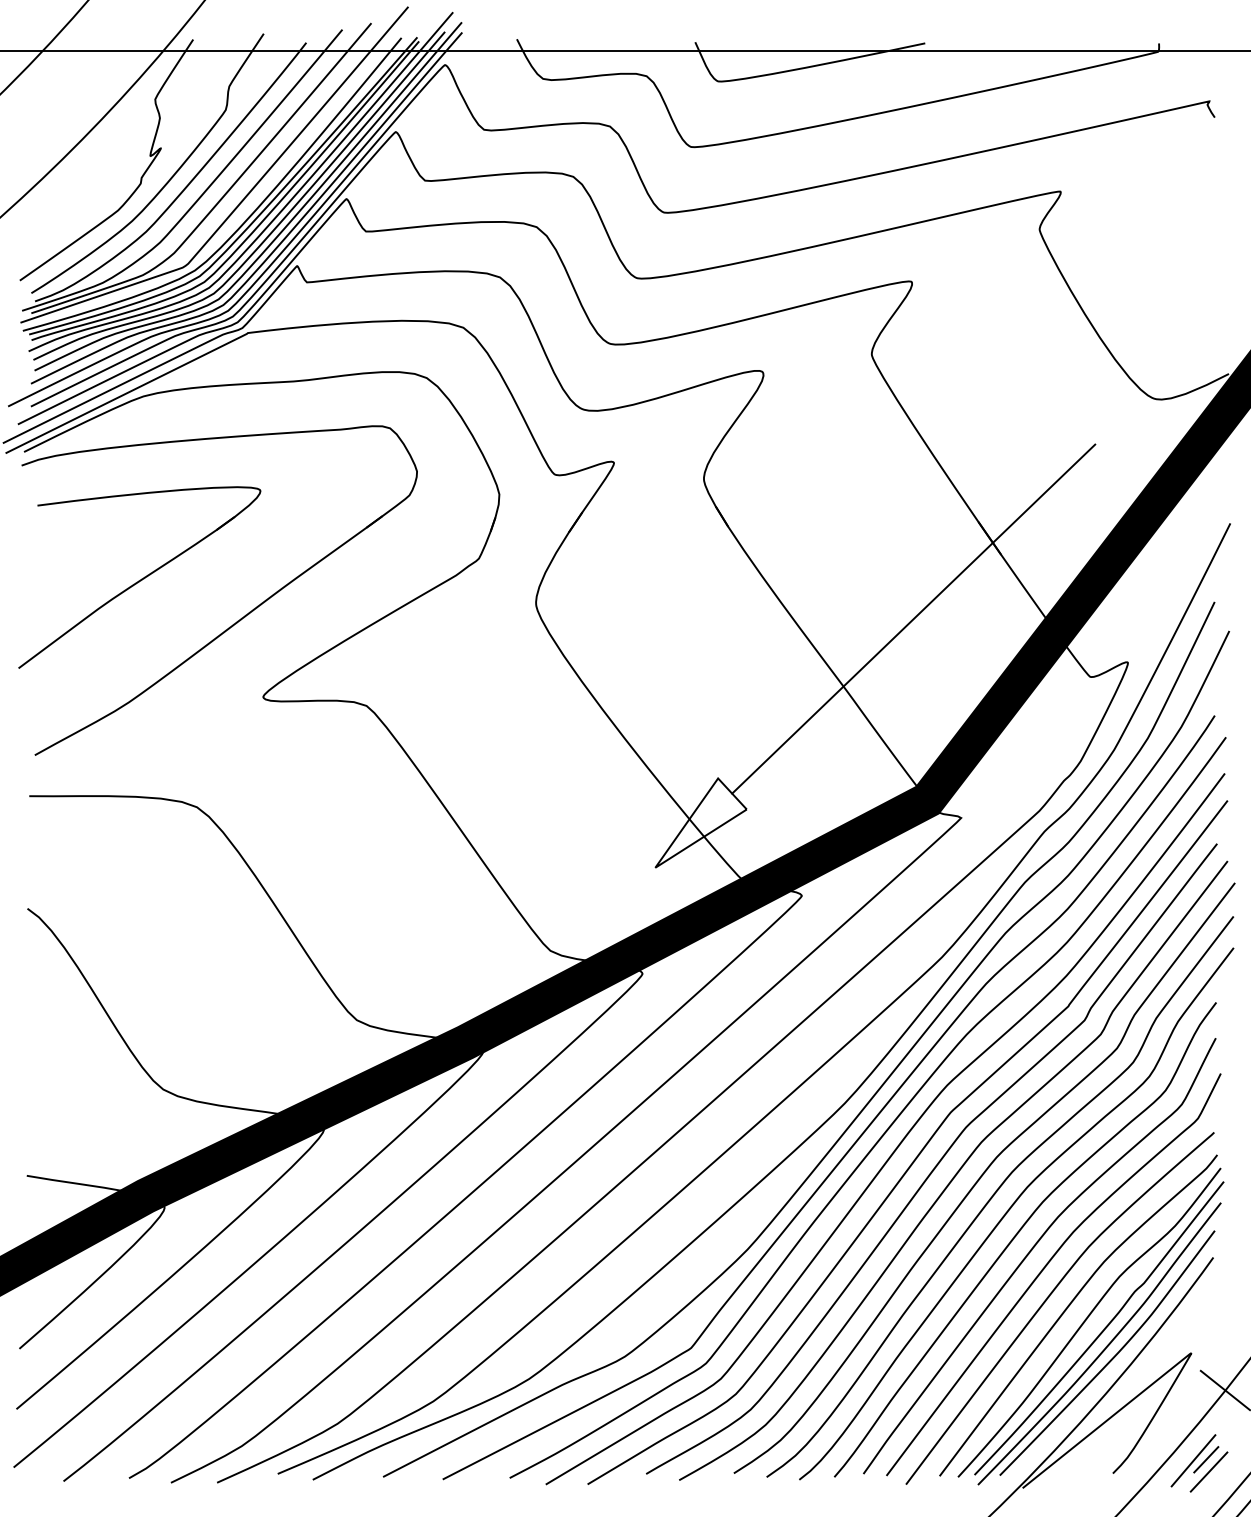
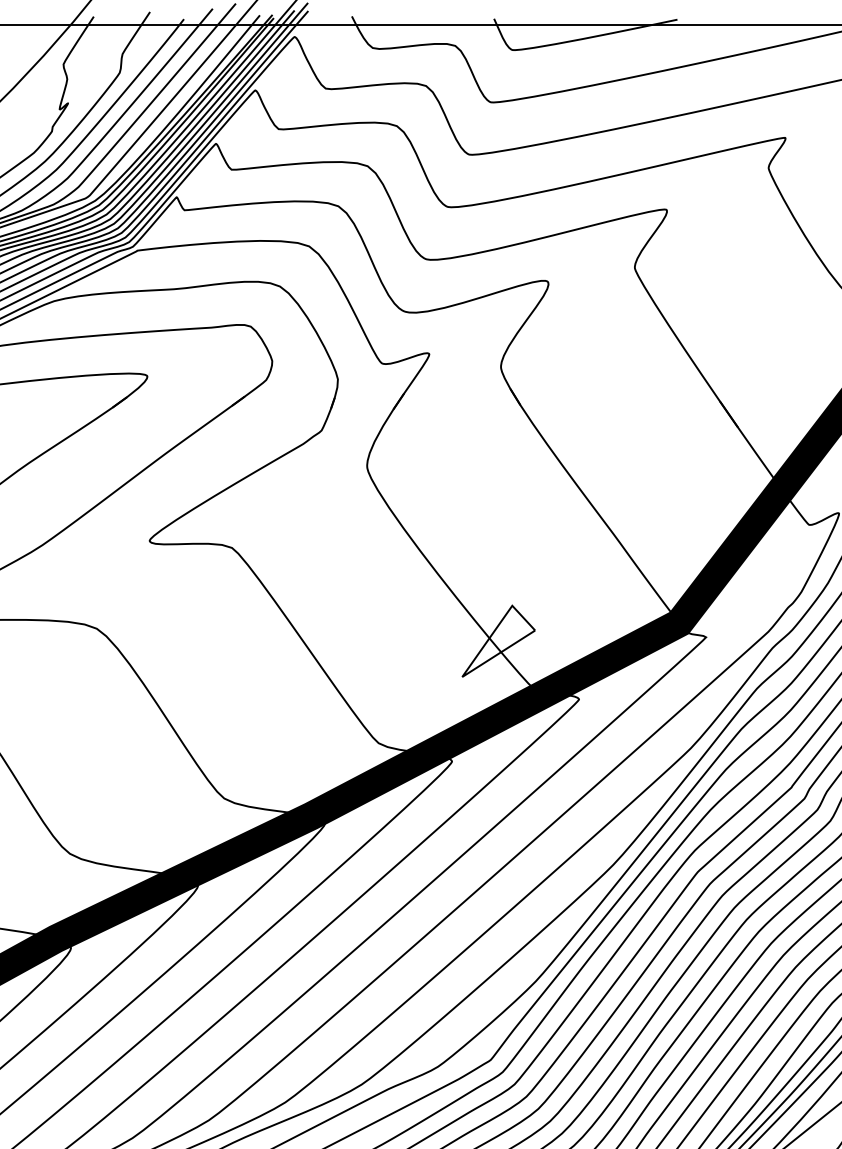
line: (913, 618) -> (668, 478), removed

